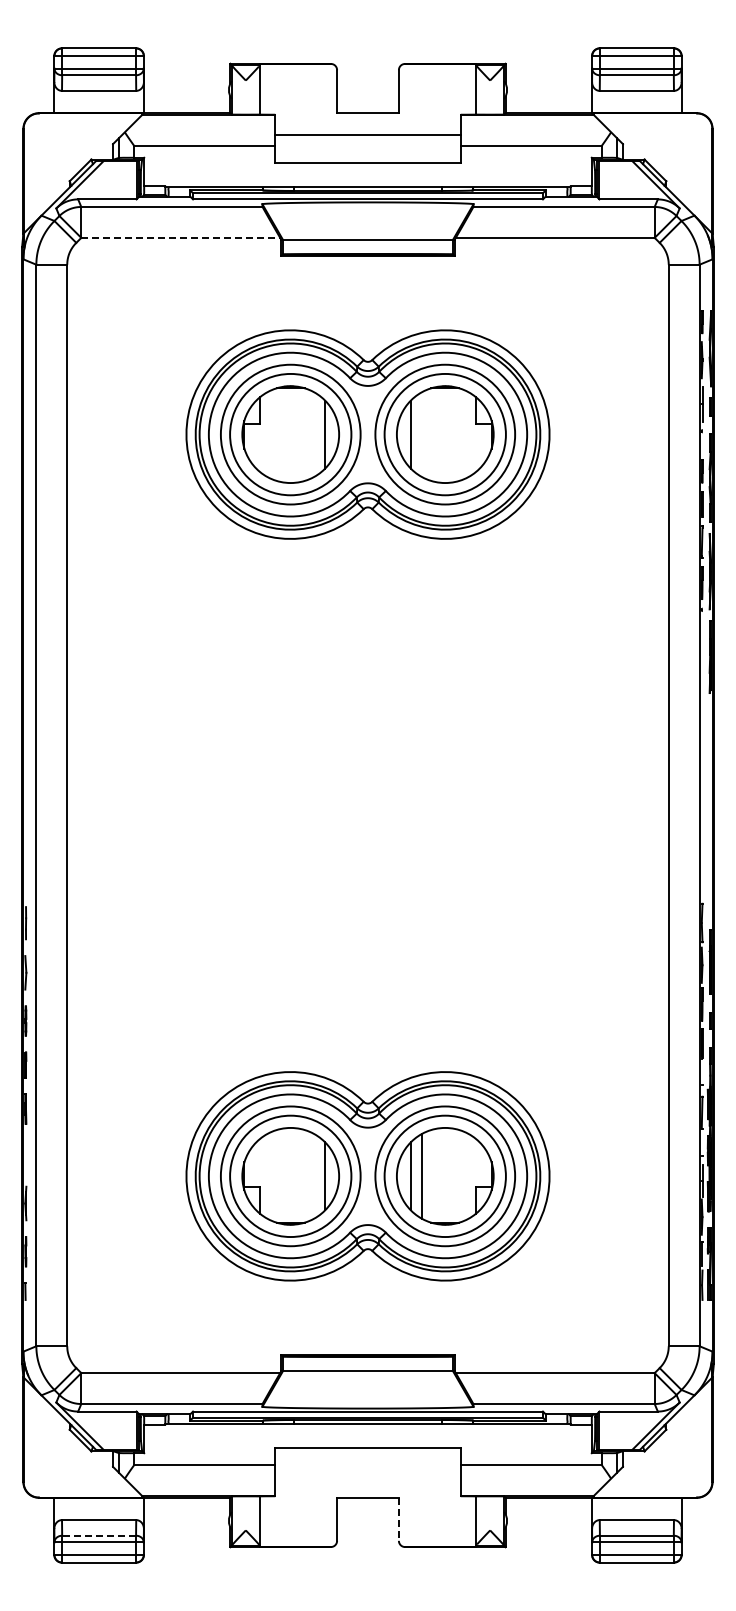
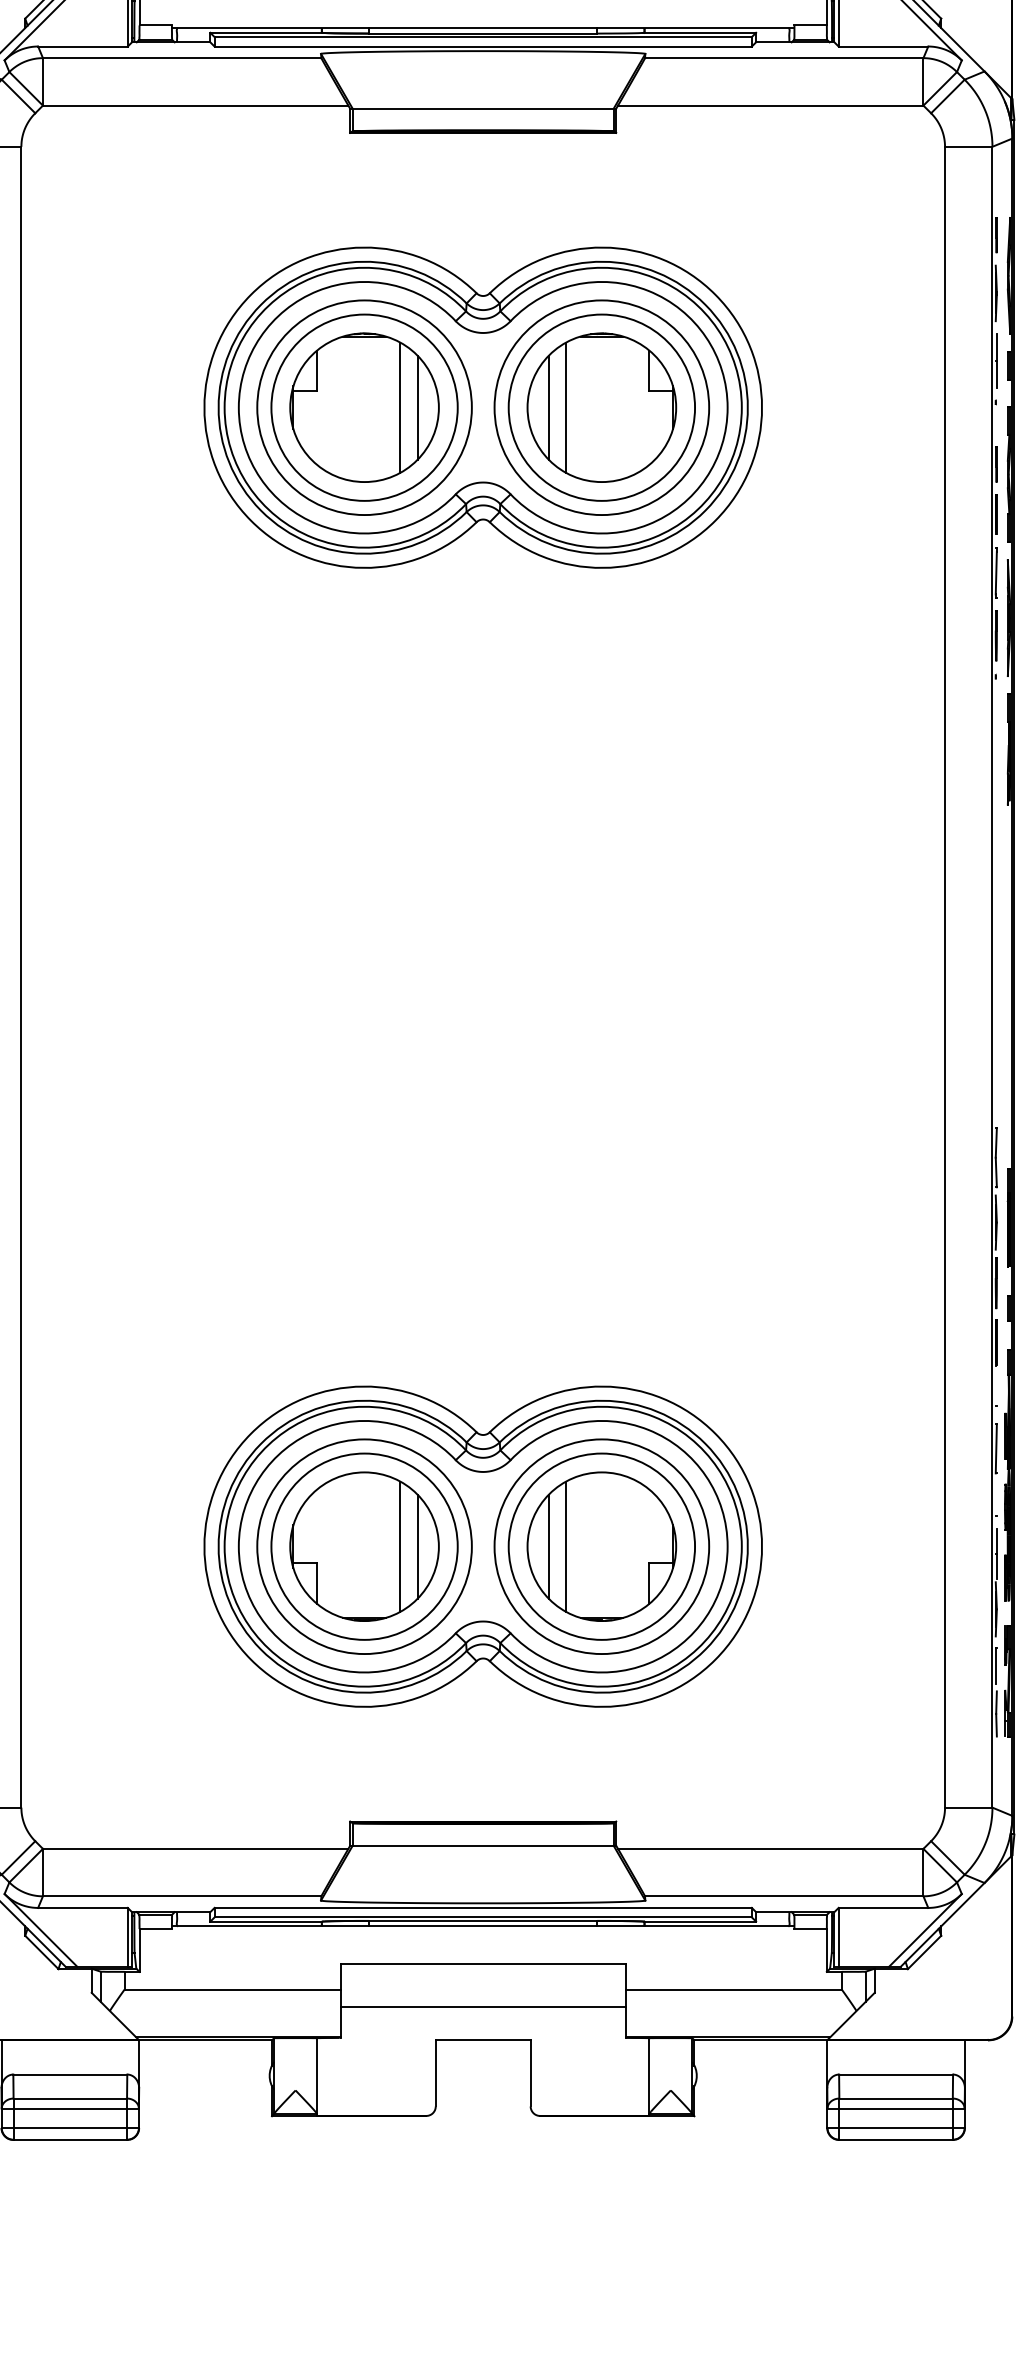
line: (181, 237) -> (196, 105), dashed -> solid
line: (313, 434) -> (399, 407), added
line: (422, 434) -> (566, 407), added
line: (313, 1175) -> (399, 1545), added
line: (367, 1476) -> (482, 2007), added
line: (398, 1519) -> (530, 2073), dashed -> solid
line: (99, 1535) -> (70, 2098), dashed -> solid

